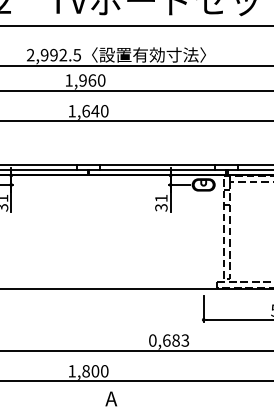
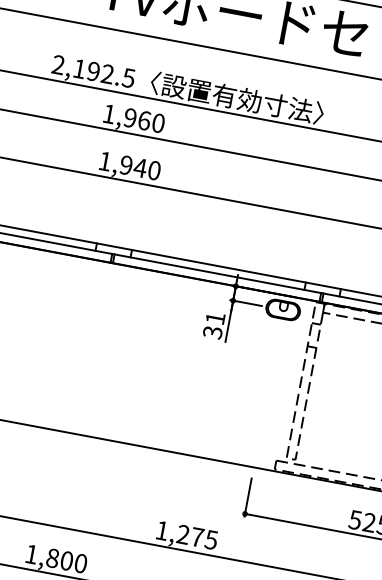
text: (44, 54) -> (79, 67), 2,992.5 -> 2,192.5
text: (85, 111) -> (125, 165), 1,640 -> 1,940
text: (169, 340) -> (187, 535), 0,683 -> 1,275

